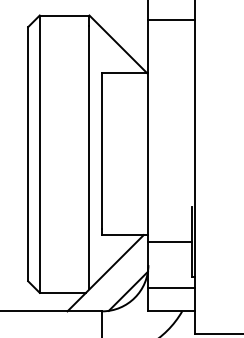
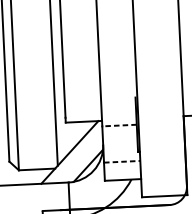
line: (170, 242) -> (119, 125), solid -> dashed
line: (172, 288) -> (122, 161), solid -> dashed

